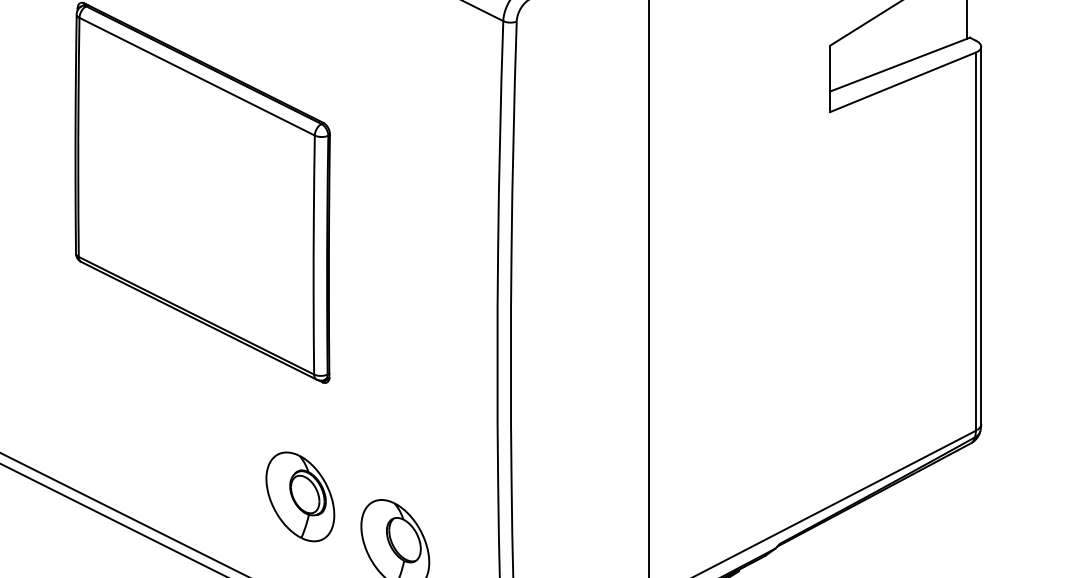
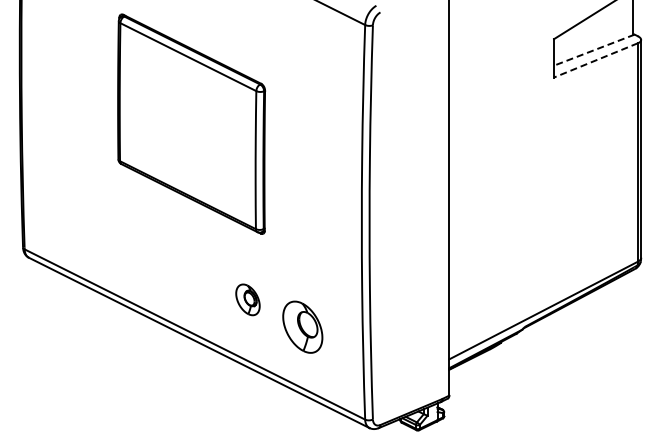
line: (898, 65) -> (593, 50), solid -> dashed
line: (902, 82) -> (595, 60), solid -> dashed
part: (299, 496) -> (247, 299), size x0.6

